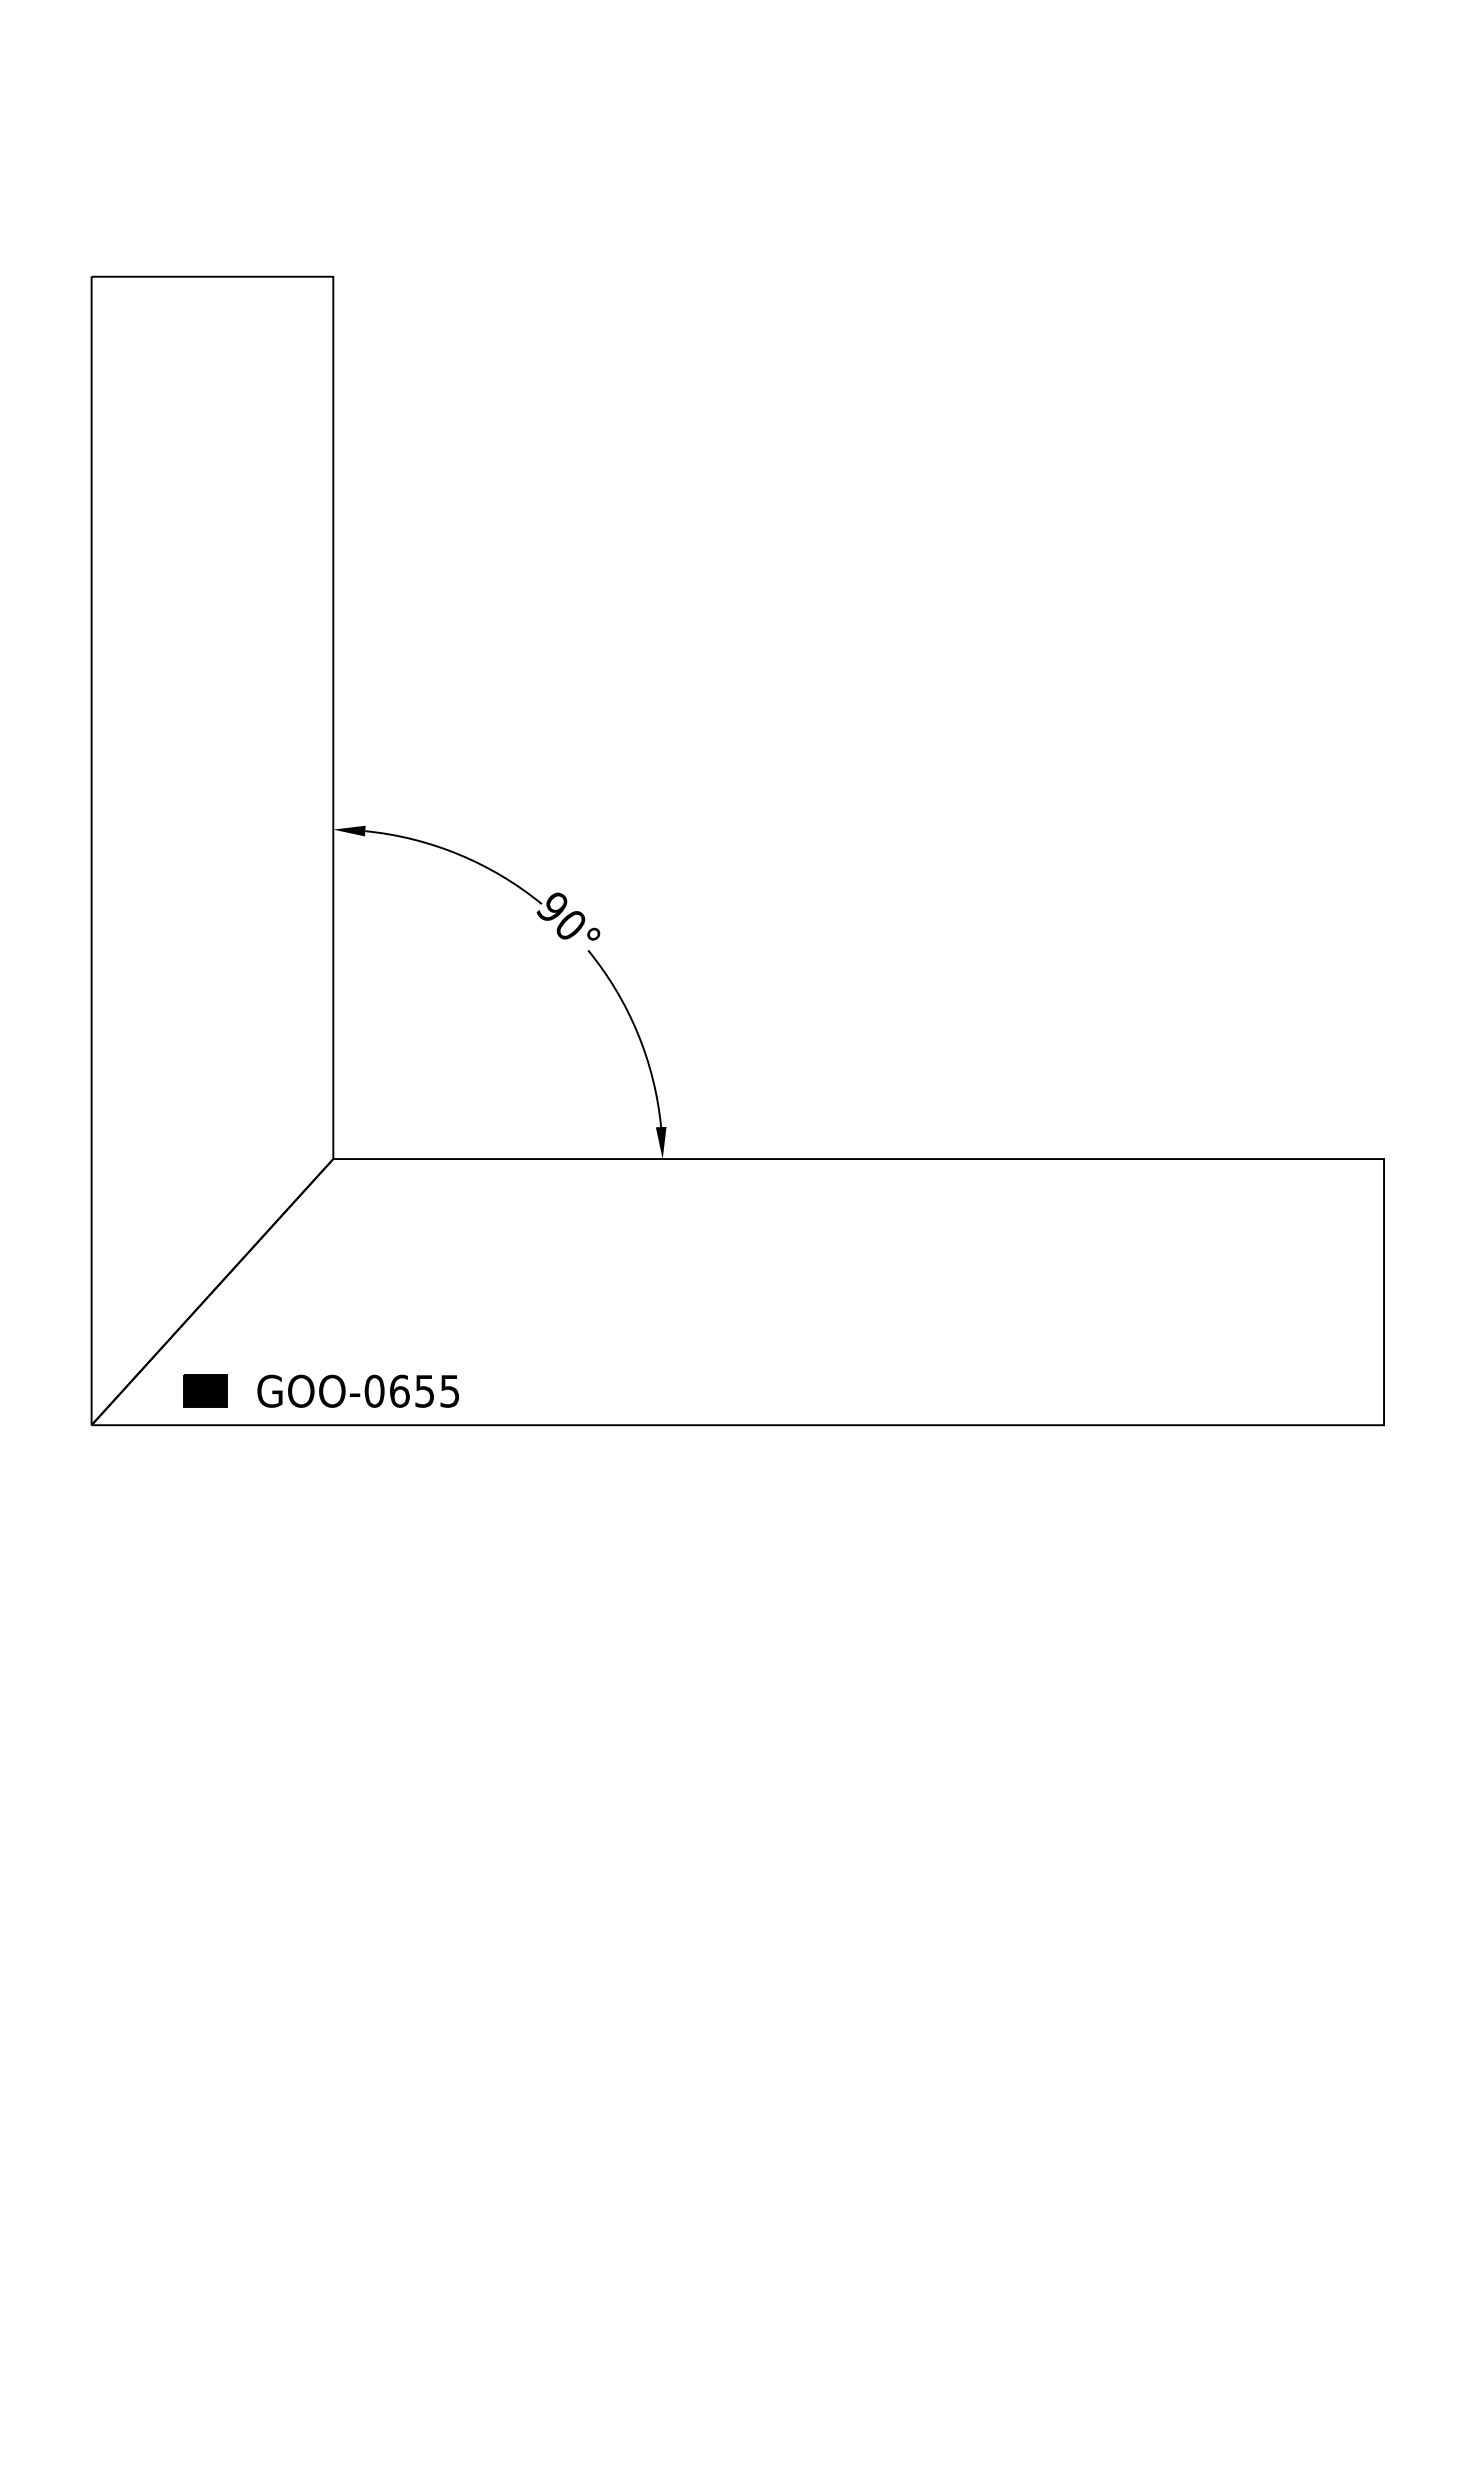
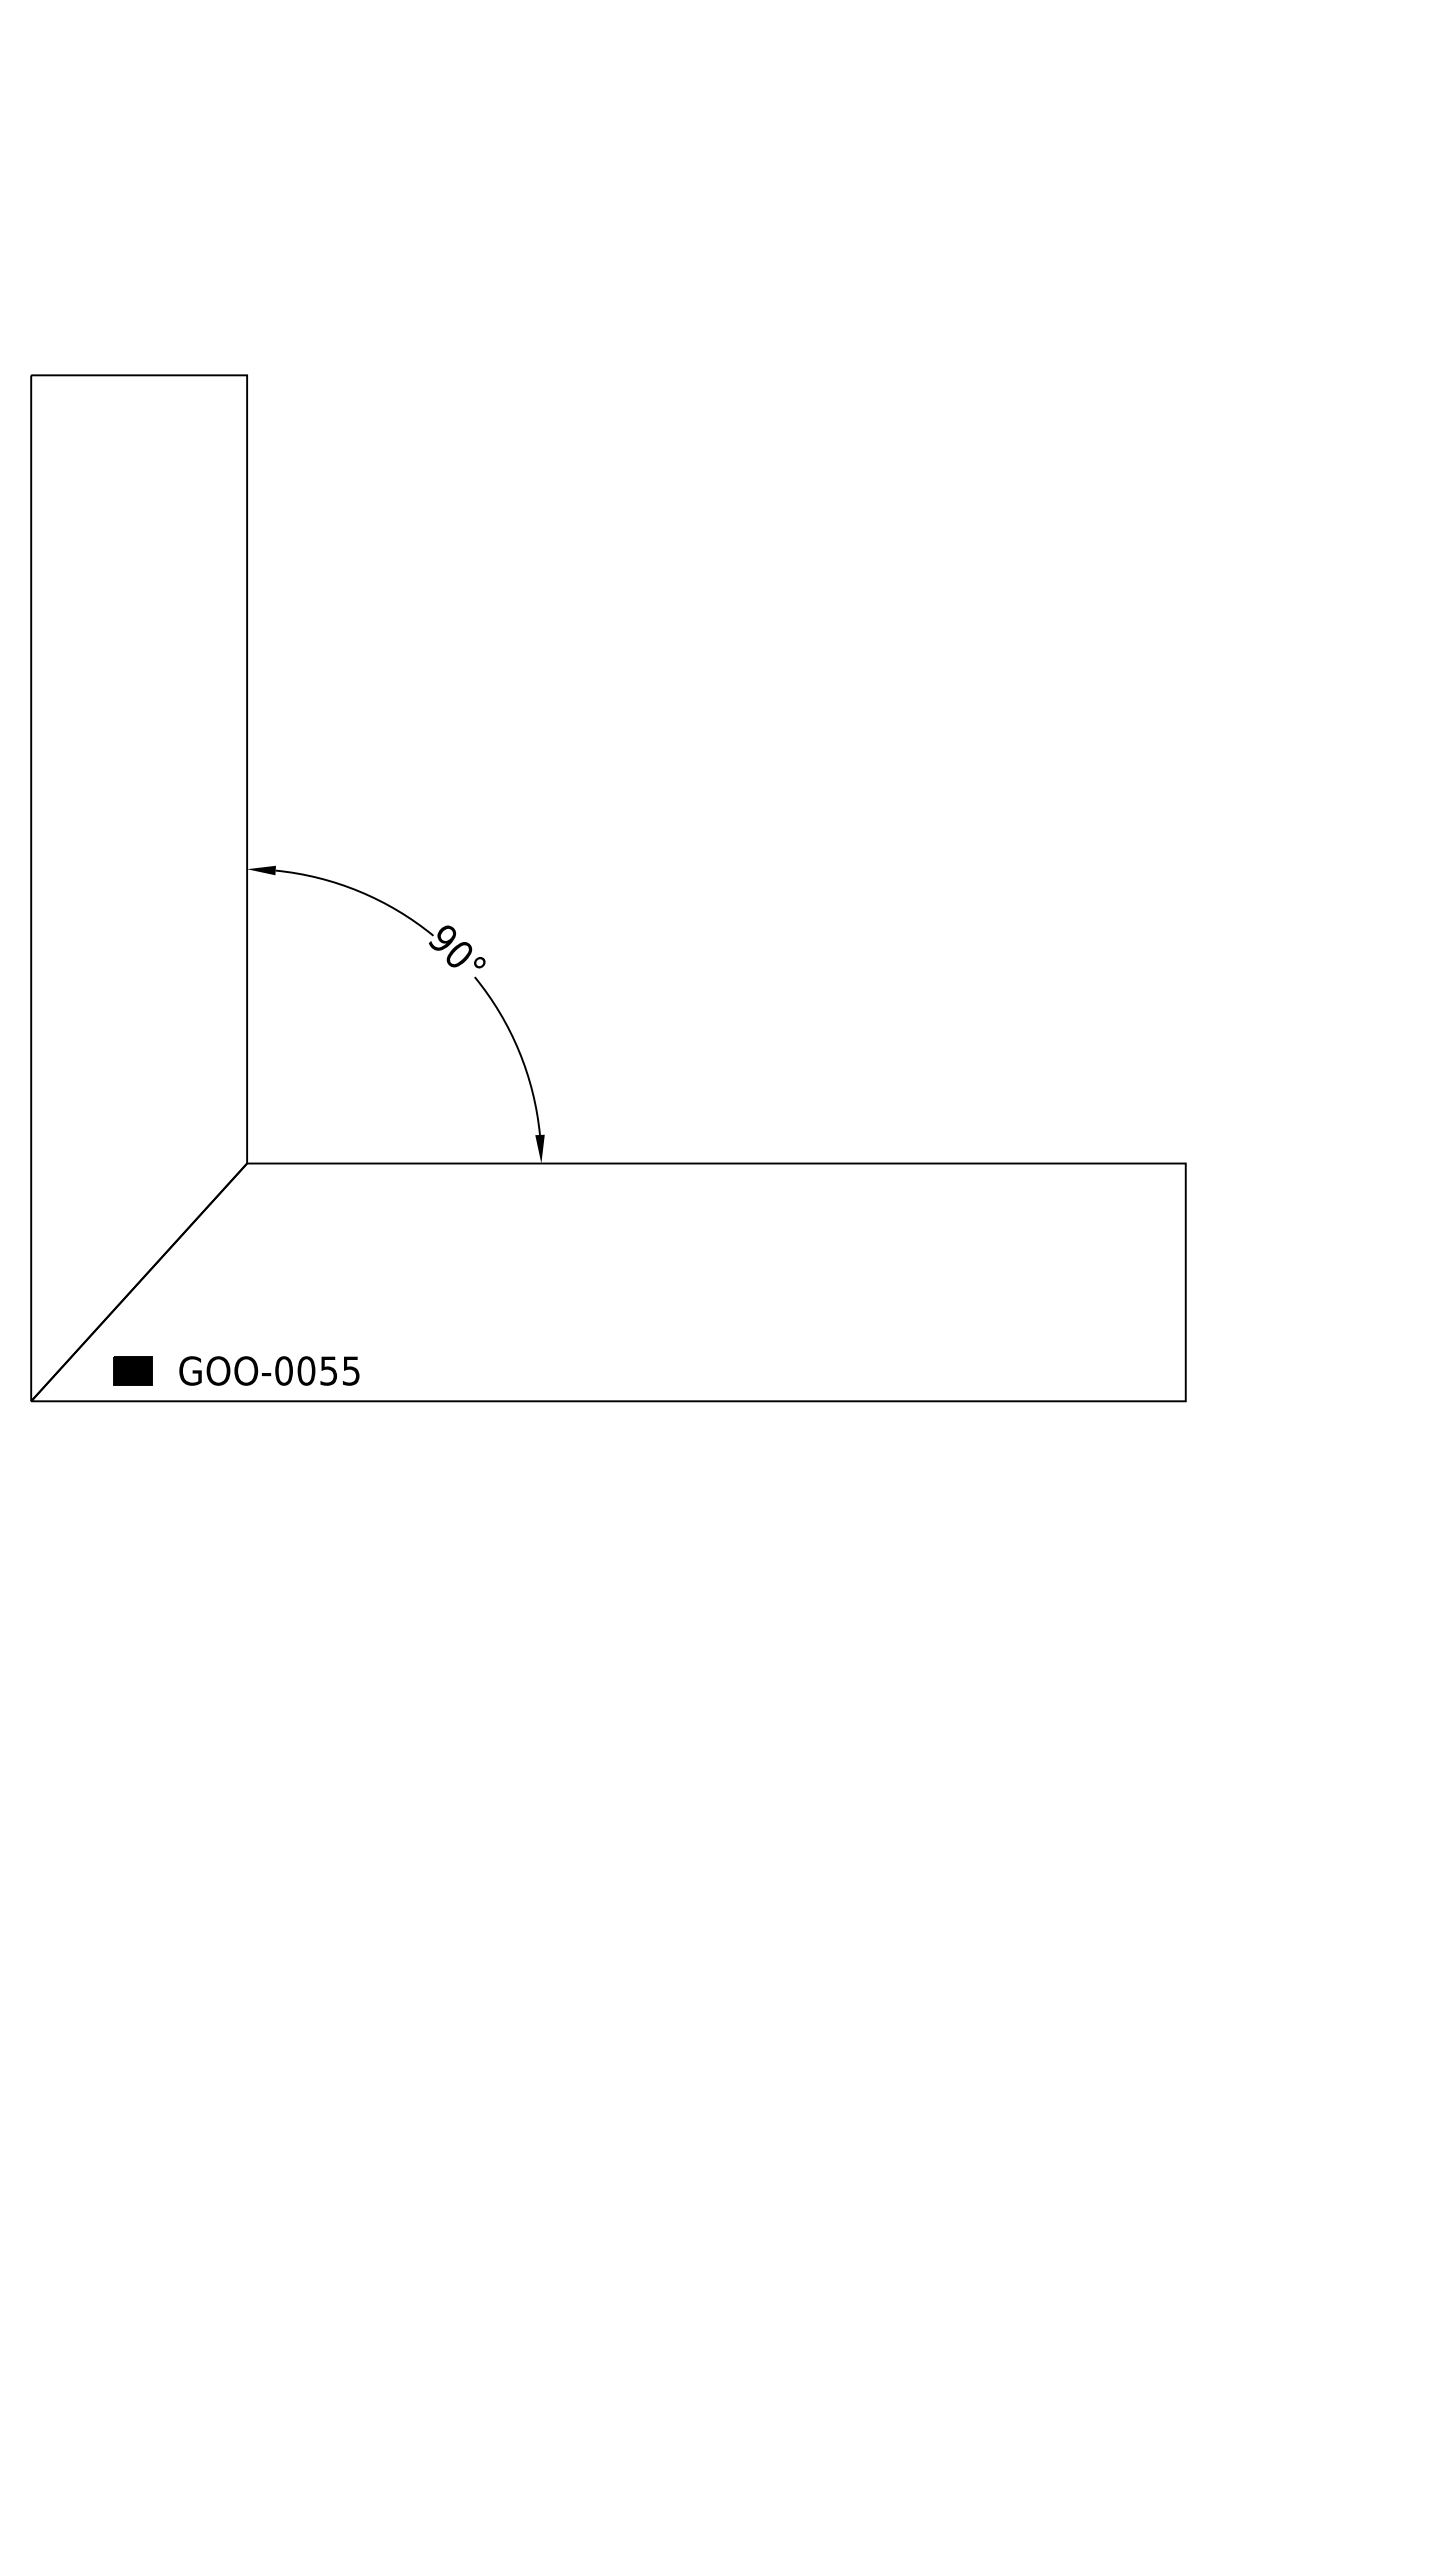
text: (399, 1390) -> (306, 1370), GOO-0655 -> GOO-0055

